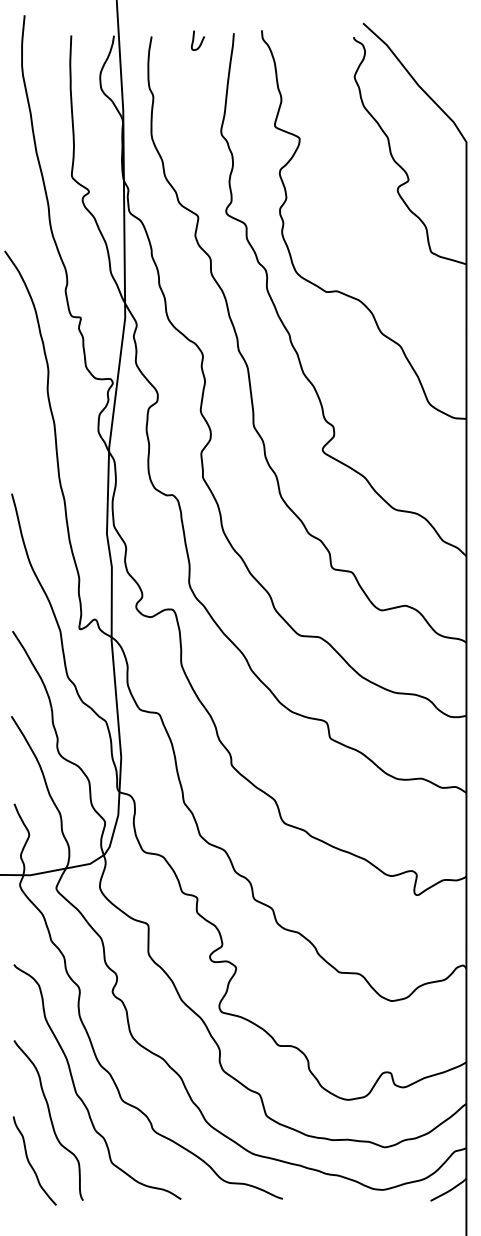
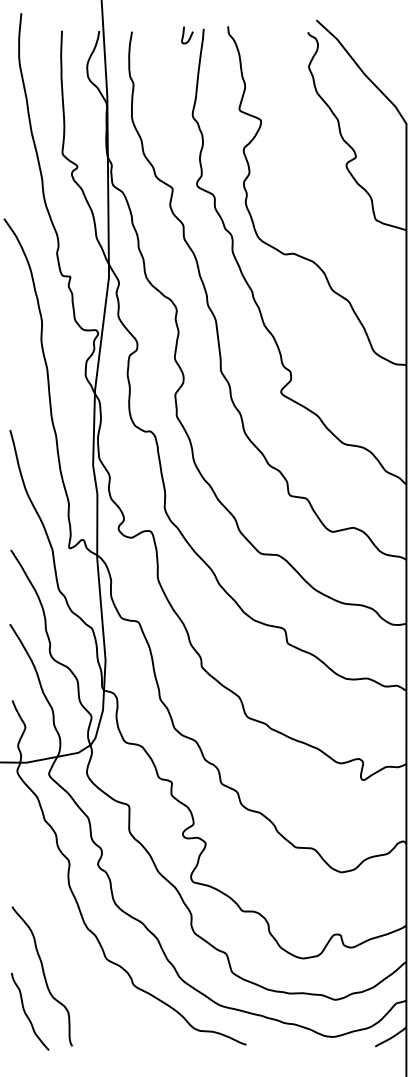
curve: (200, 42) -> (189, 36), moved
curve: (75, 1084) -> (65, 945), removed

